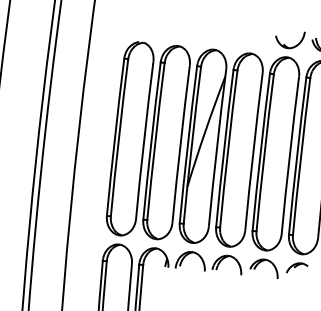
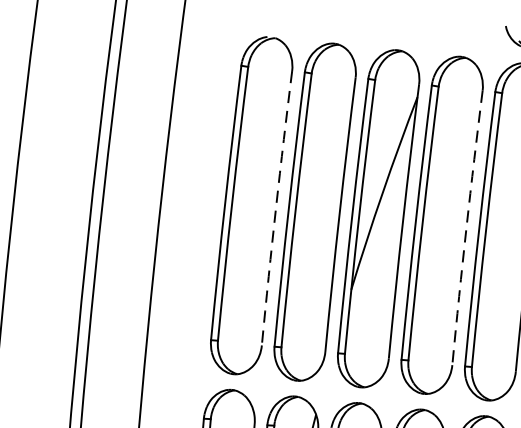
arc: (144, 140) -> (276, 208), solid -> dashed
arc: (253, 151) -> (466, 227), solid -> dashed

